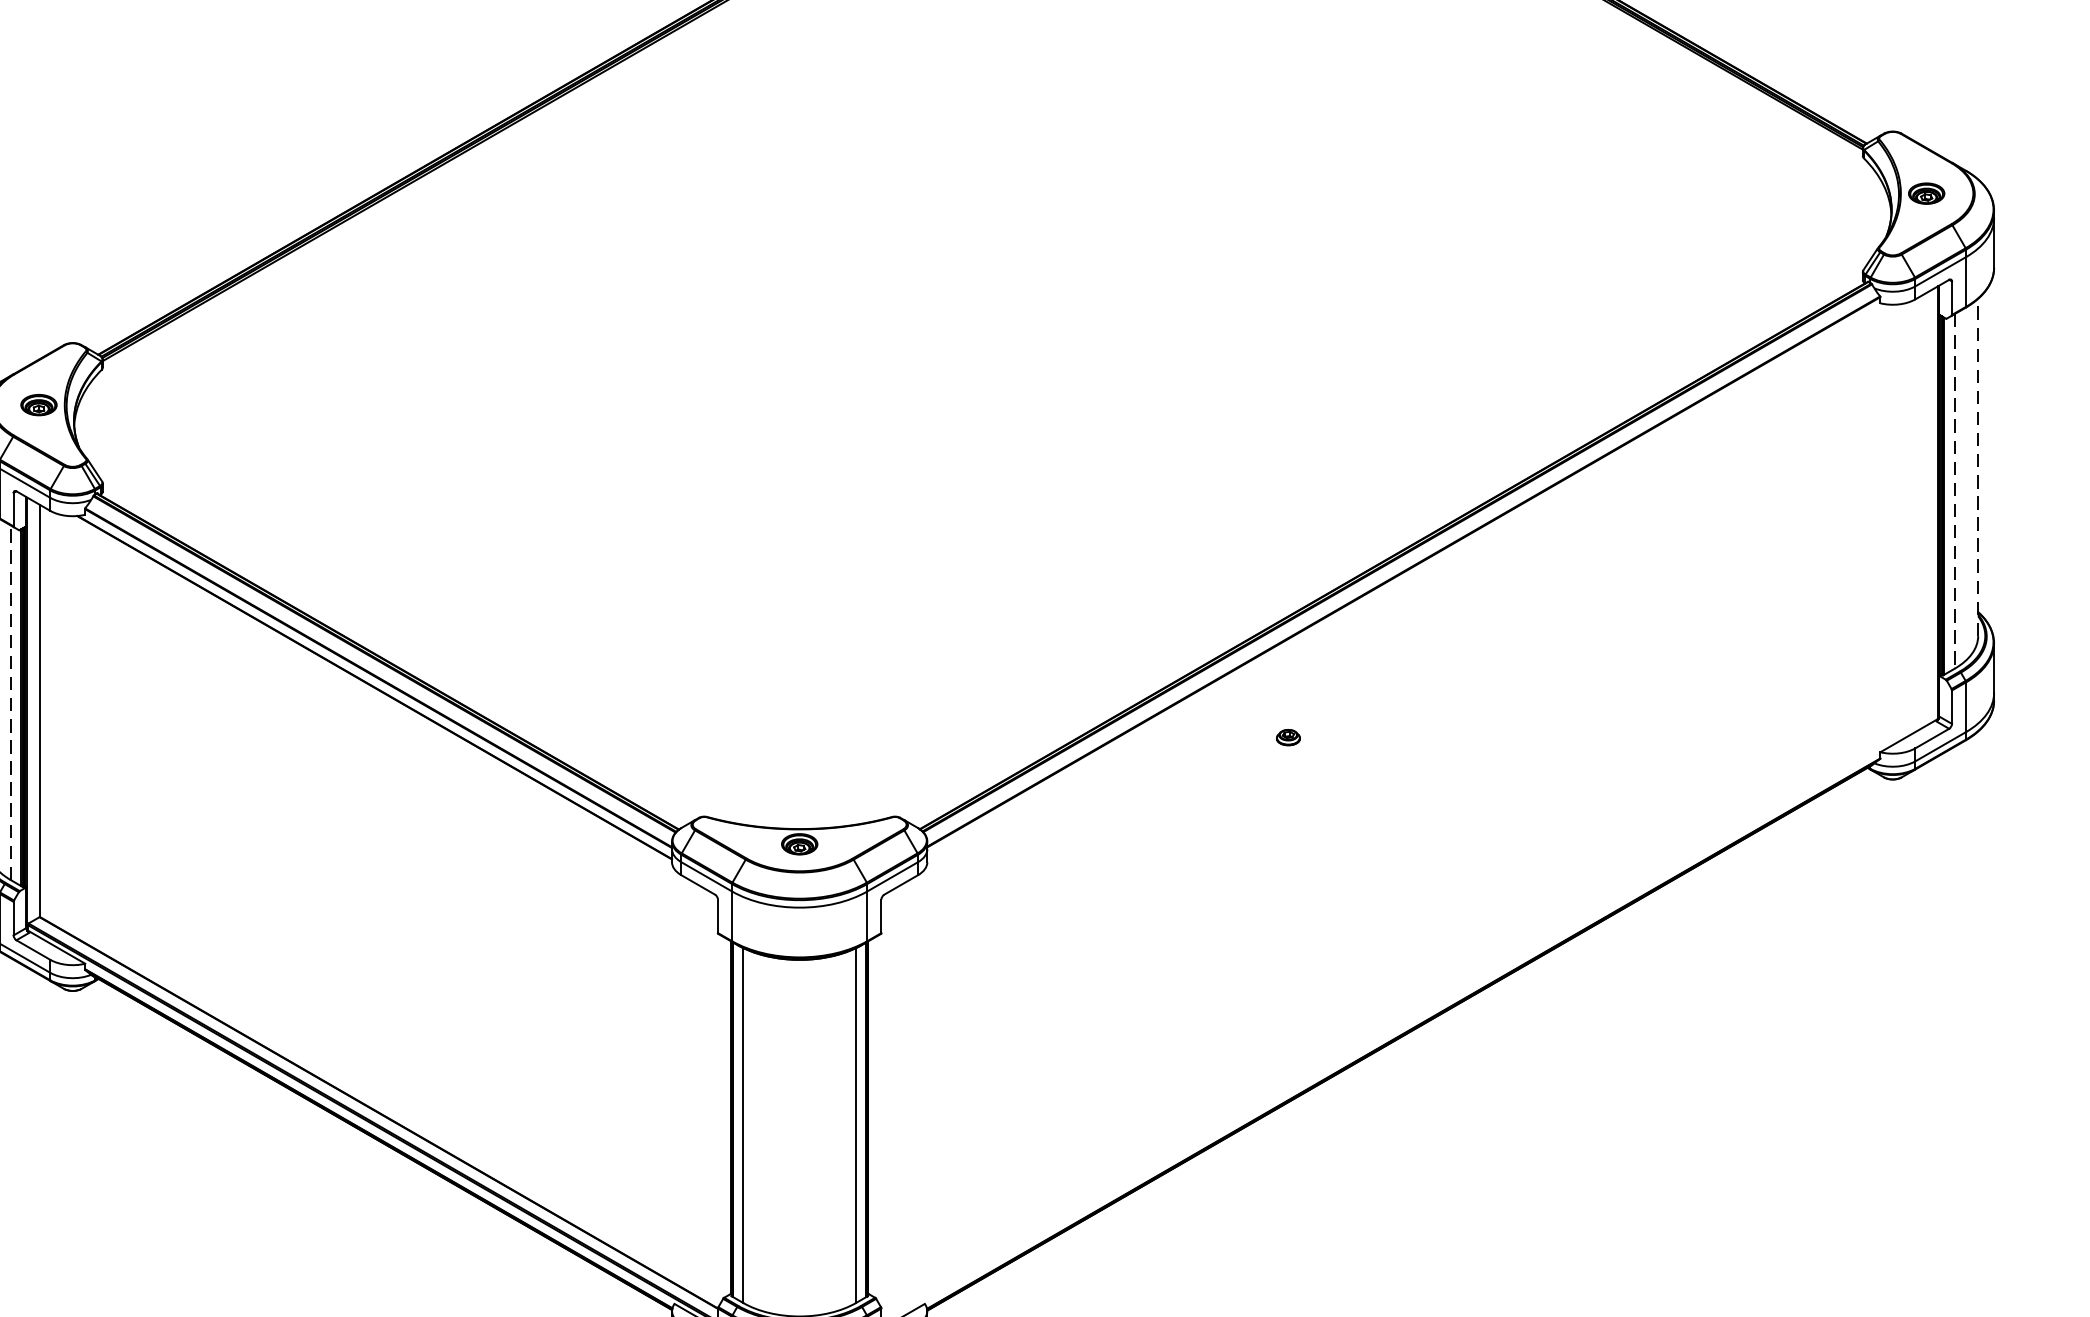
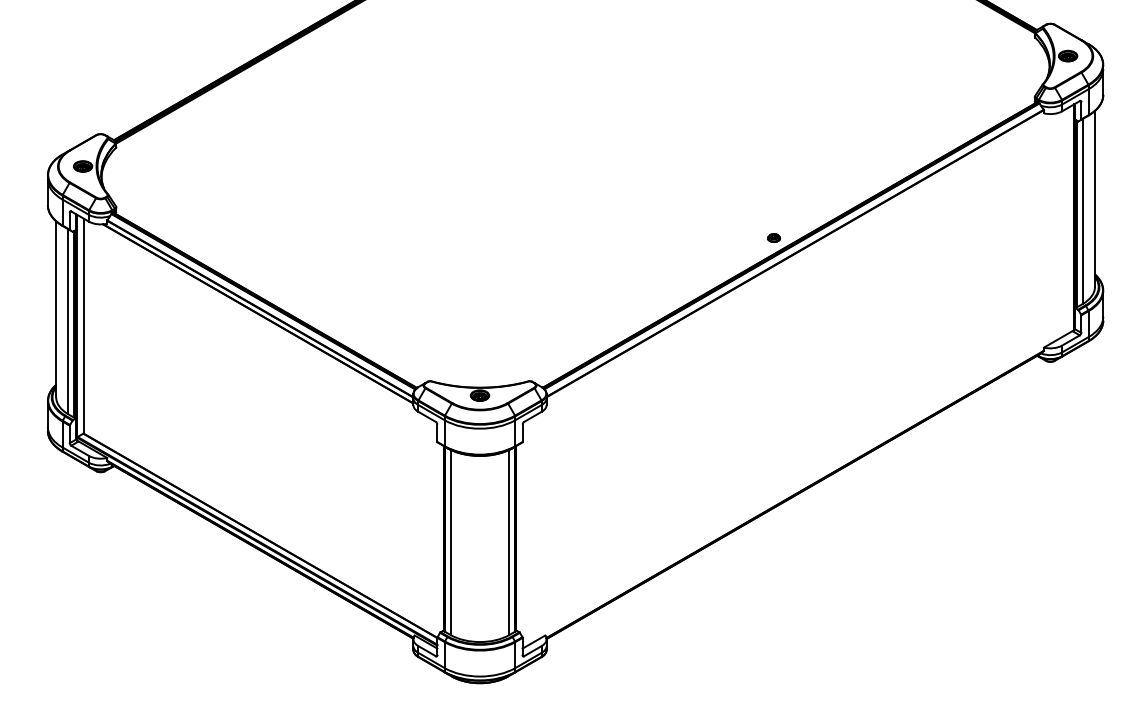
line: (1977, 468) -> (1094, 199), dashed -> solid
line: (1954, 491) -> (1082, 211), dashed -> solid
line: (11, 702) -> (68, 321), dashed -> solid
part: (1287, 736) -> (773, 237), moved

